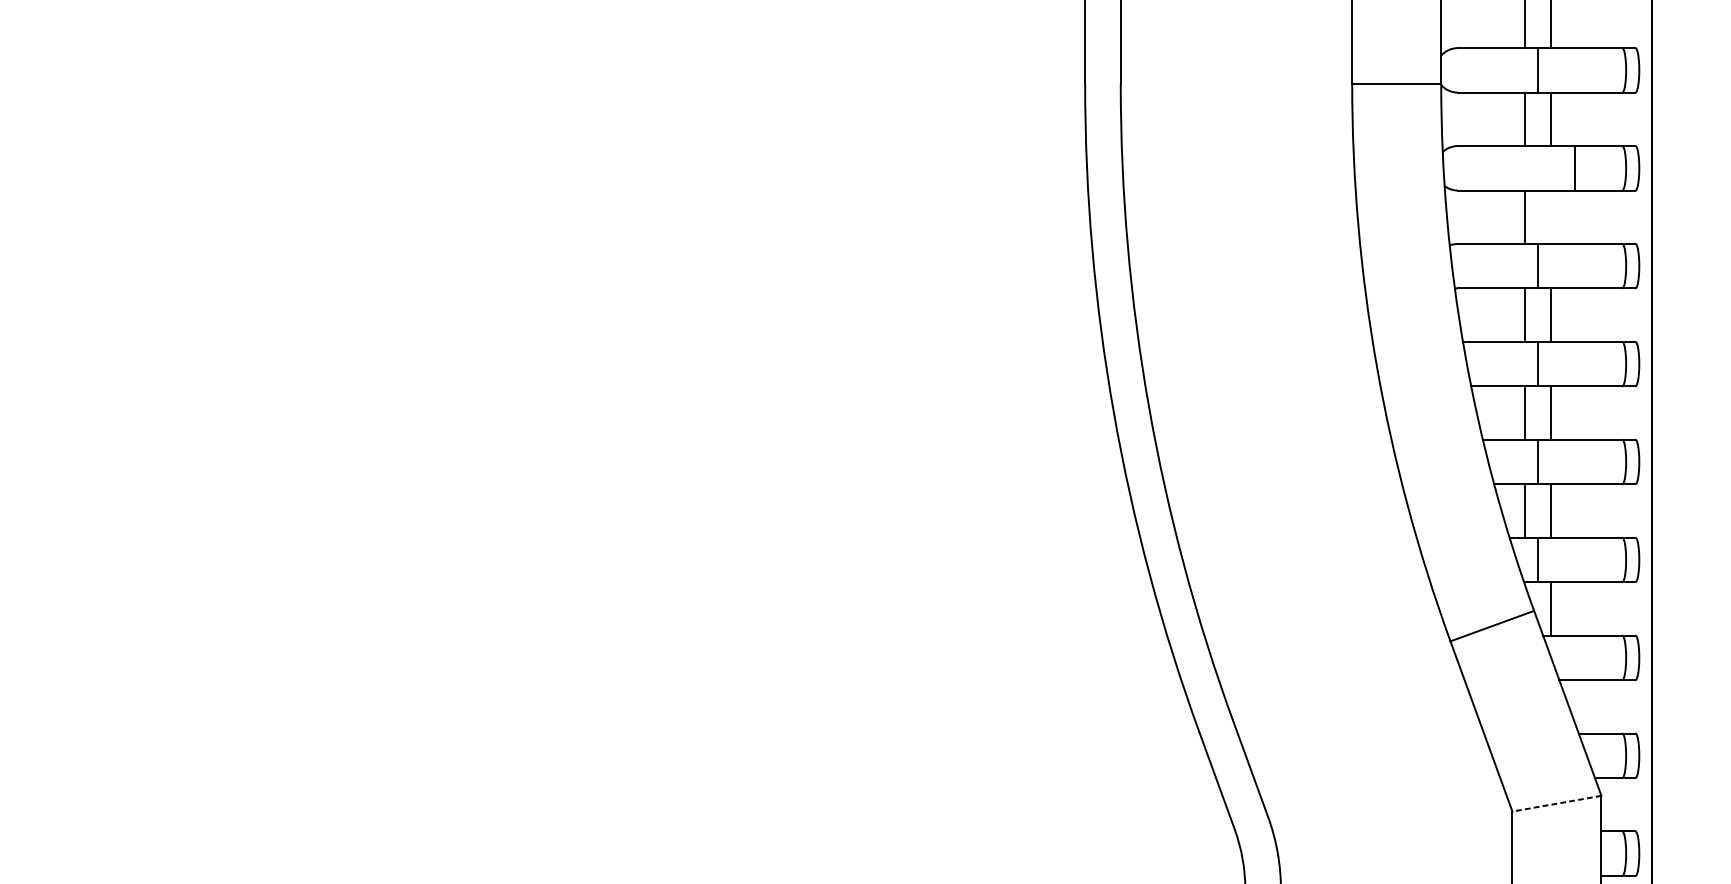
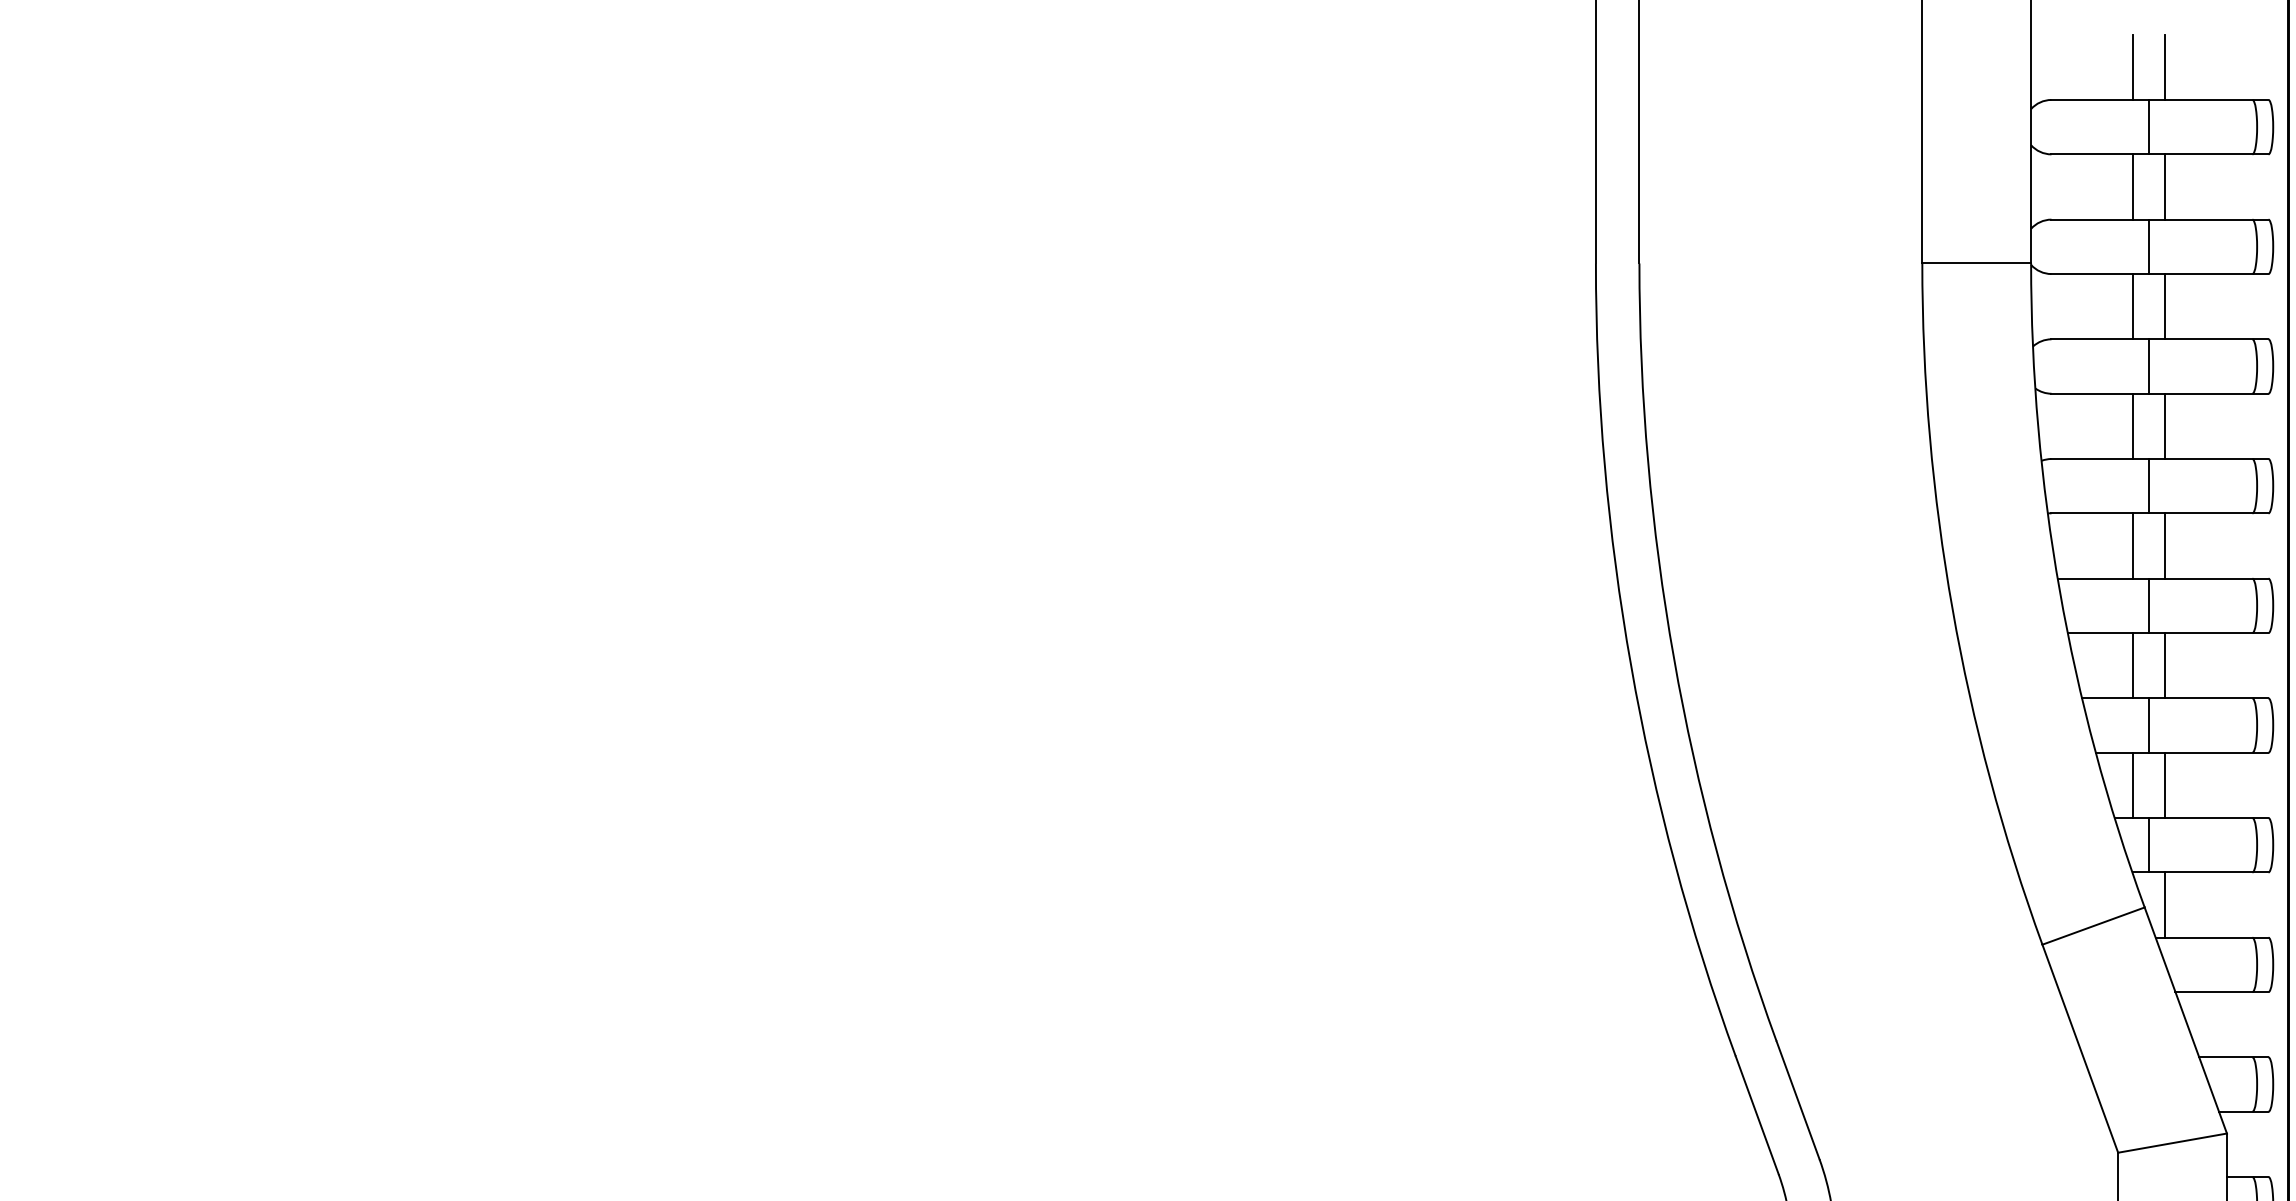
line: (1574, 168) -> (2149, 366), moved
line: (1551, 217) -> (2165, 426), added
line: (1556, 804) -> (2172, 1143), dashed -> solid

